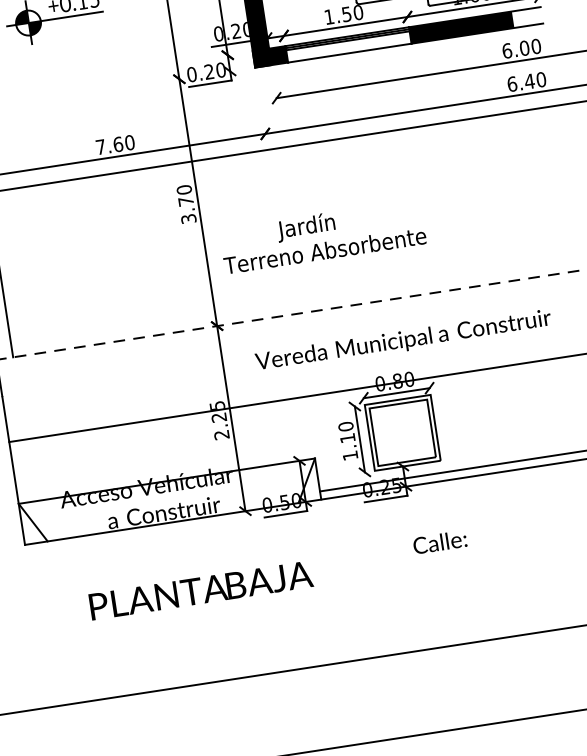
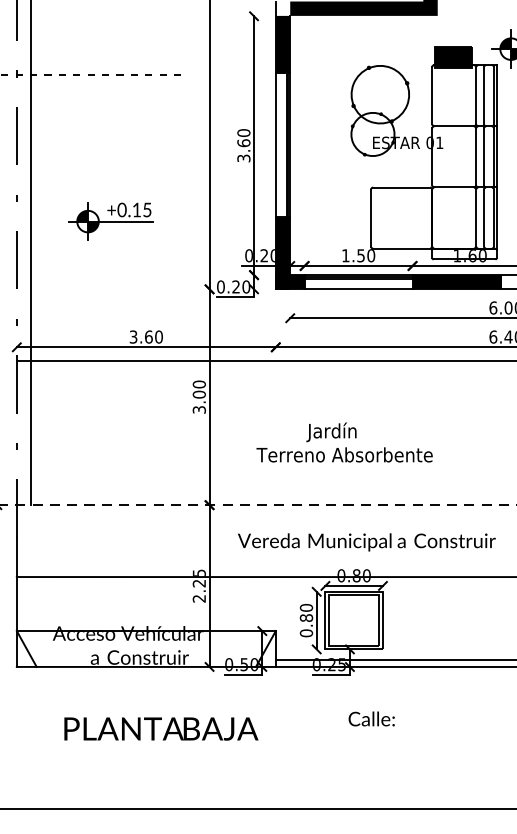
text: (100, 146) -> (133, 336), 7.60 -> 3.60
text: (185, 201) -> (198, 394), 3.70 -> 3.00
text: (322, 236) -> (344, 442), moved
text: (349, 446) -> (306, 625), 1.10 -> 0.80

